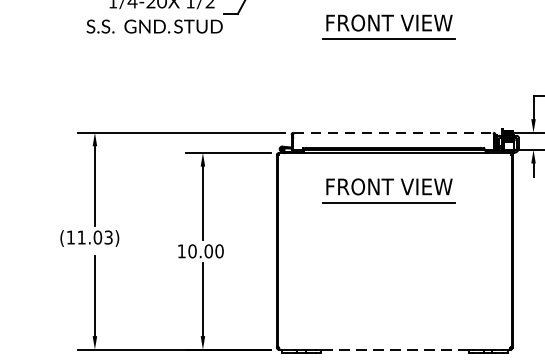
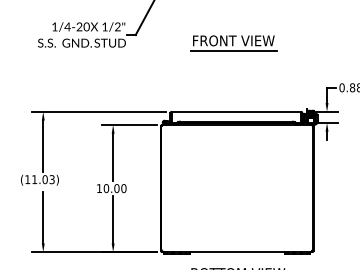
line: (393, 132) -> (236, 111), dashed -> solid
part: (388, 190) -> (233, 149), removed
line: (395, 350) -> (237, 252), dashed -> solid

